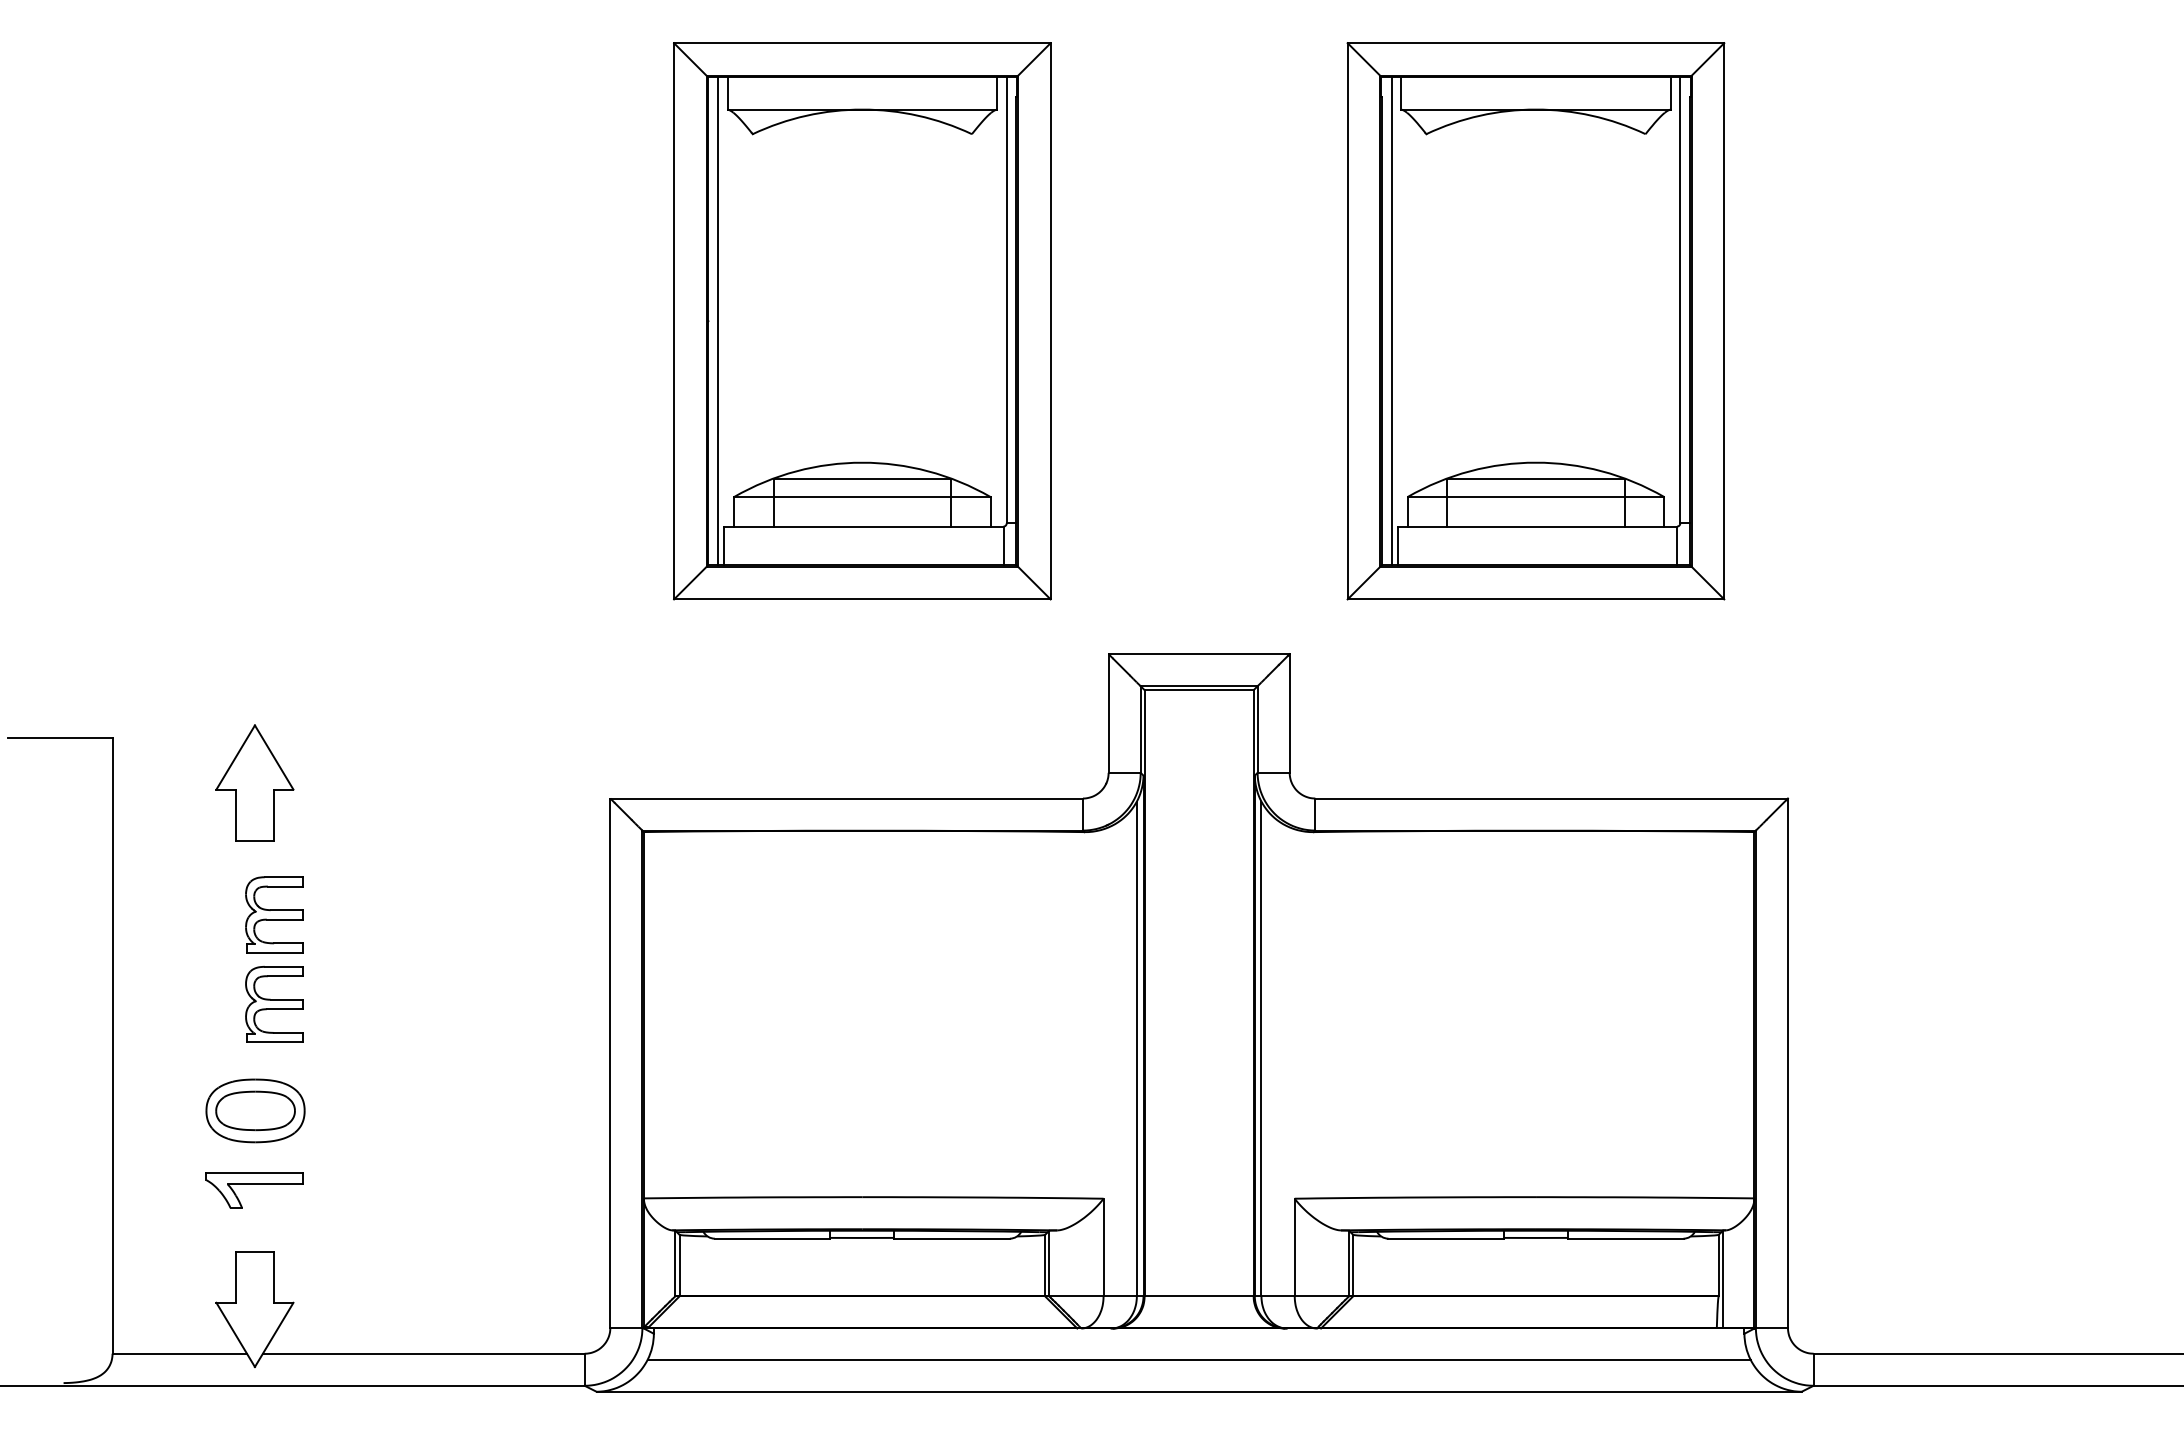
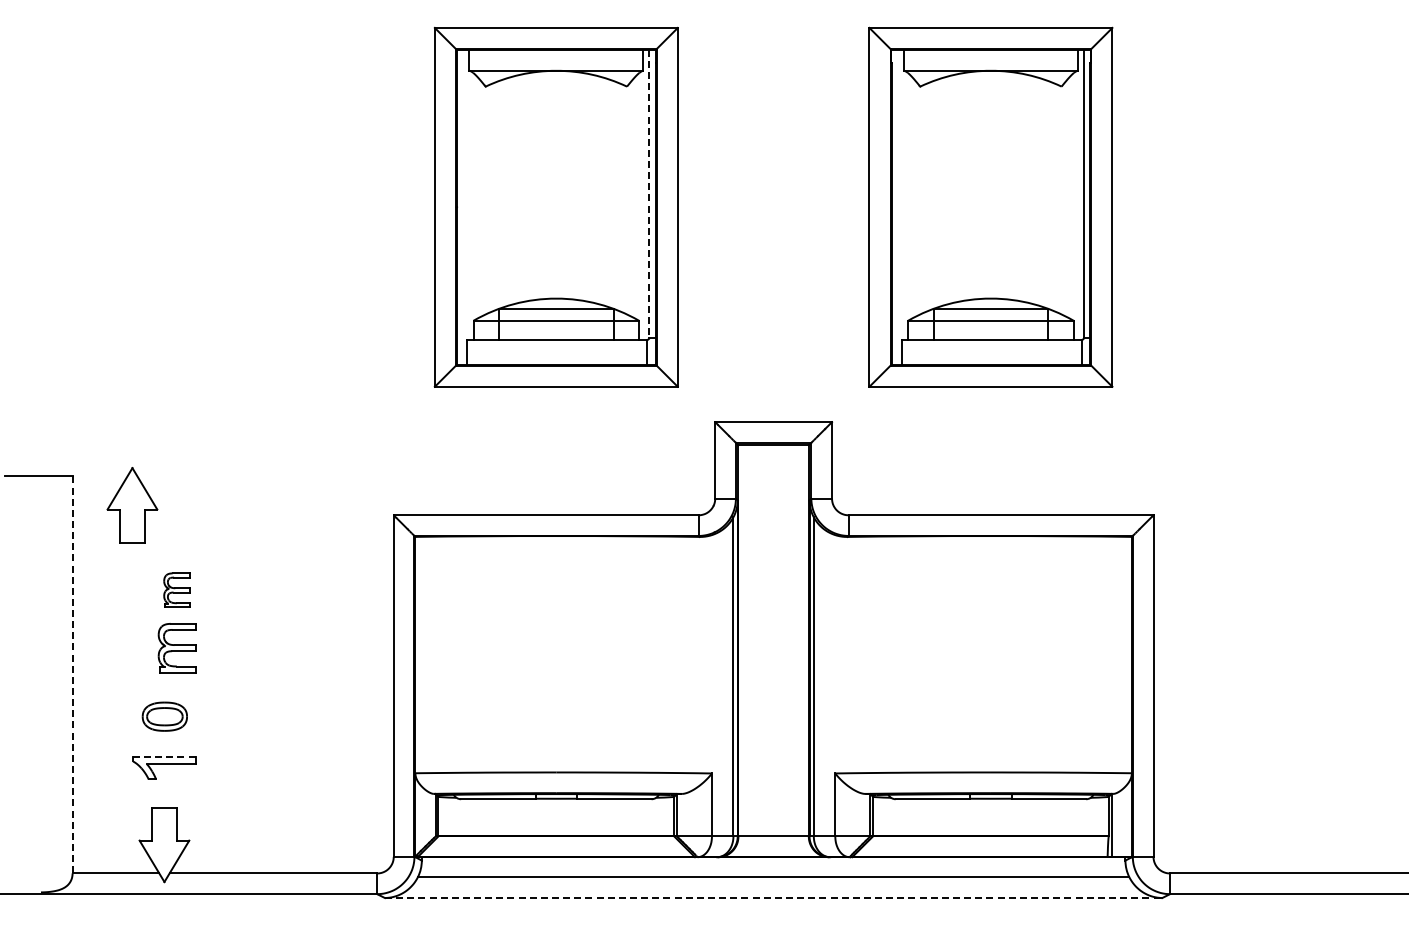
line: (1006, 301) -> (649, 194), solid -> dashed
line: (718, 319) -> (463, 206), removed
line: (1391, 319) -> (897, 206), removed
part: (254, 783) -> (132, 505), moved
part: (273, 915) -> (176, 590), size x0.7
line: (112, 1045) -> (72, 674), solid -> dashed
part: (254, 1110) -> (164, 716), size x0.7
line: (253, 1172) -> (163, 756), solid -> dashed
line: (1198, 1392) -> (773, 898), solid -> dashed

